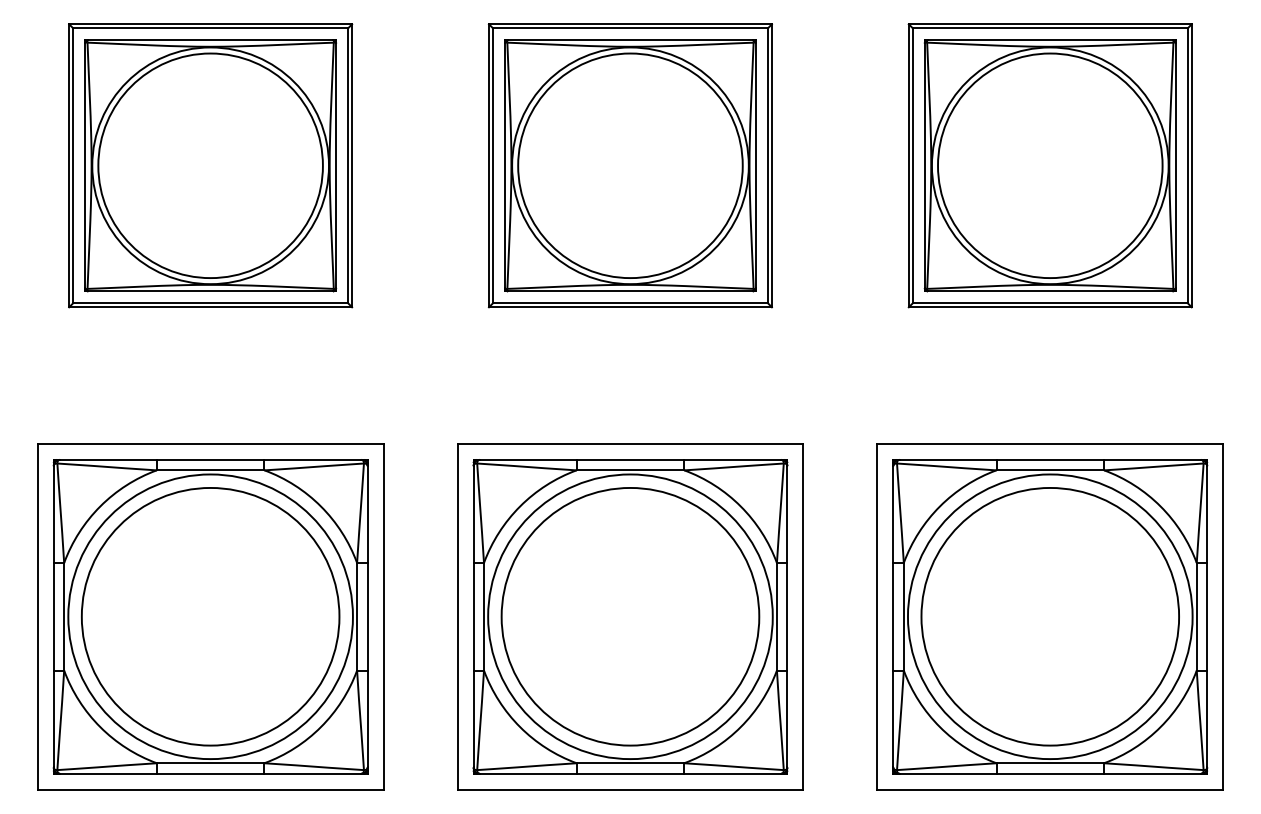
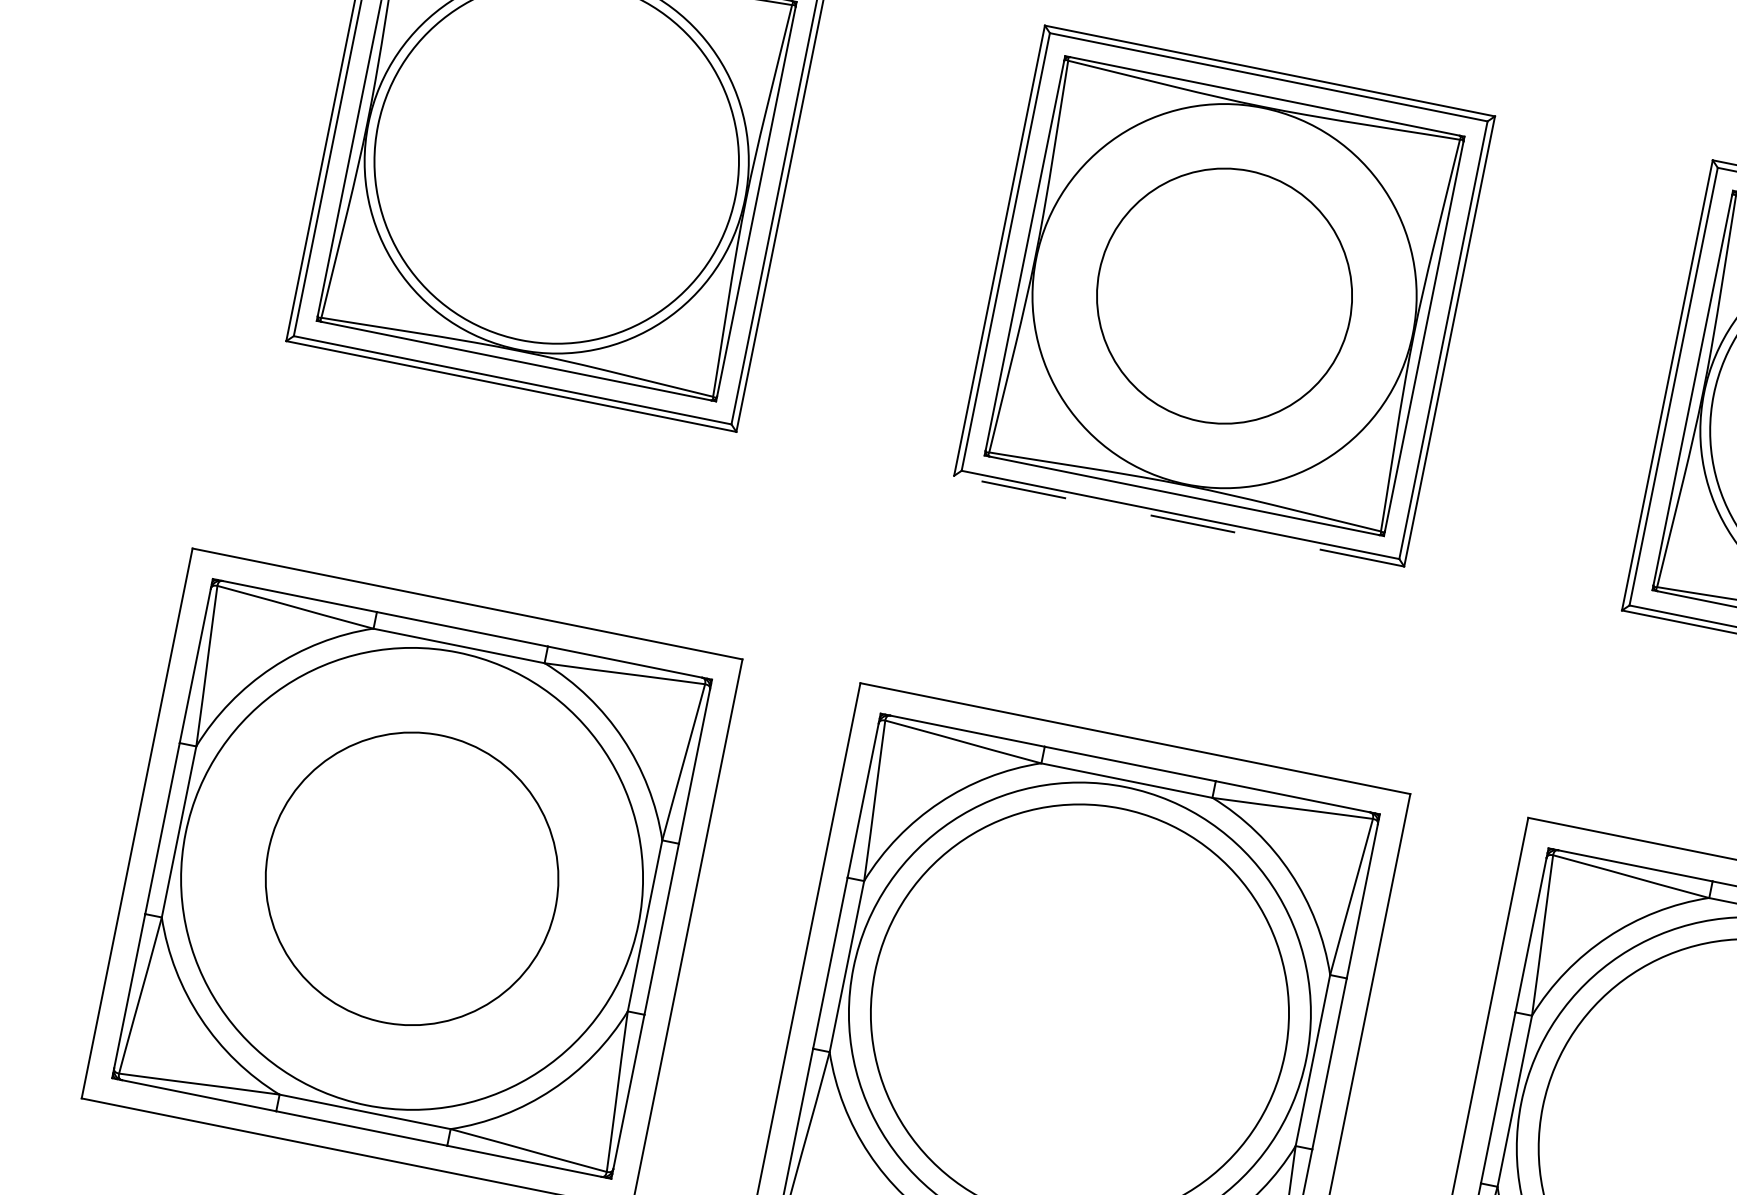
circle: (630, 165) -> (1224, 295), size x0.7
line: (629, 307) -> (1177, 521), solid -> dashed
circle: (210, 616) -> (411, 878), size x0.7

